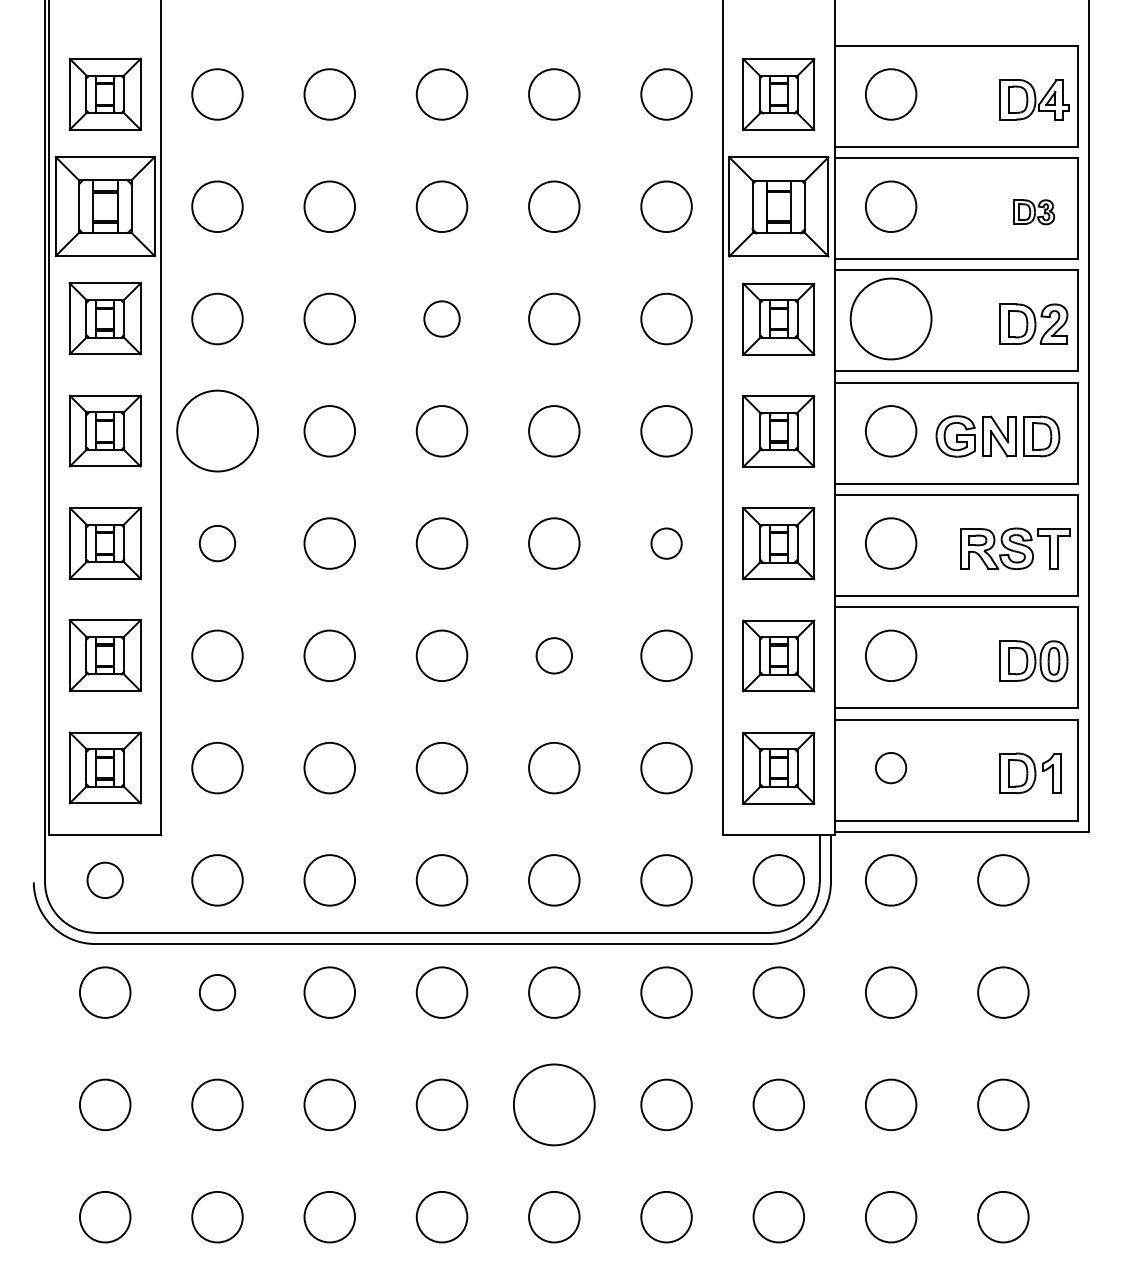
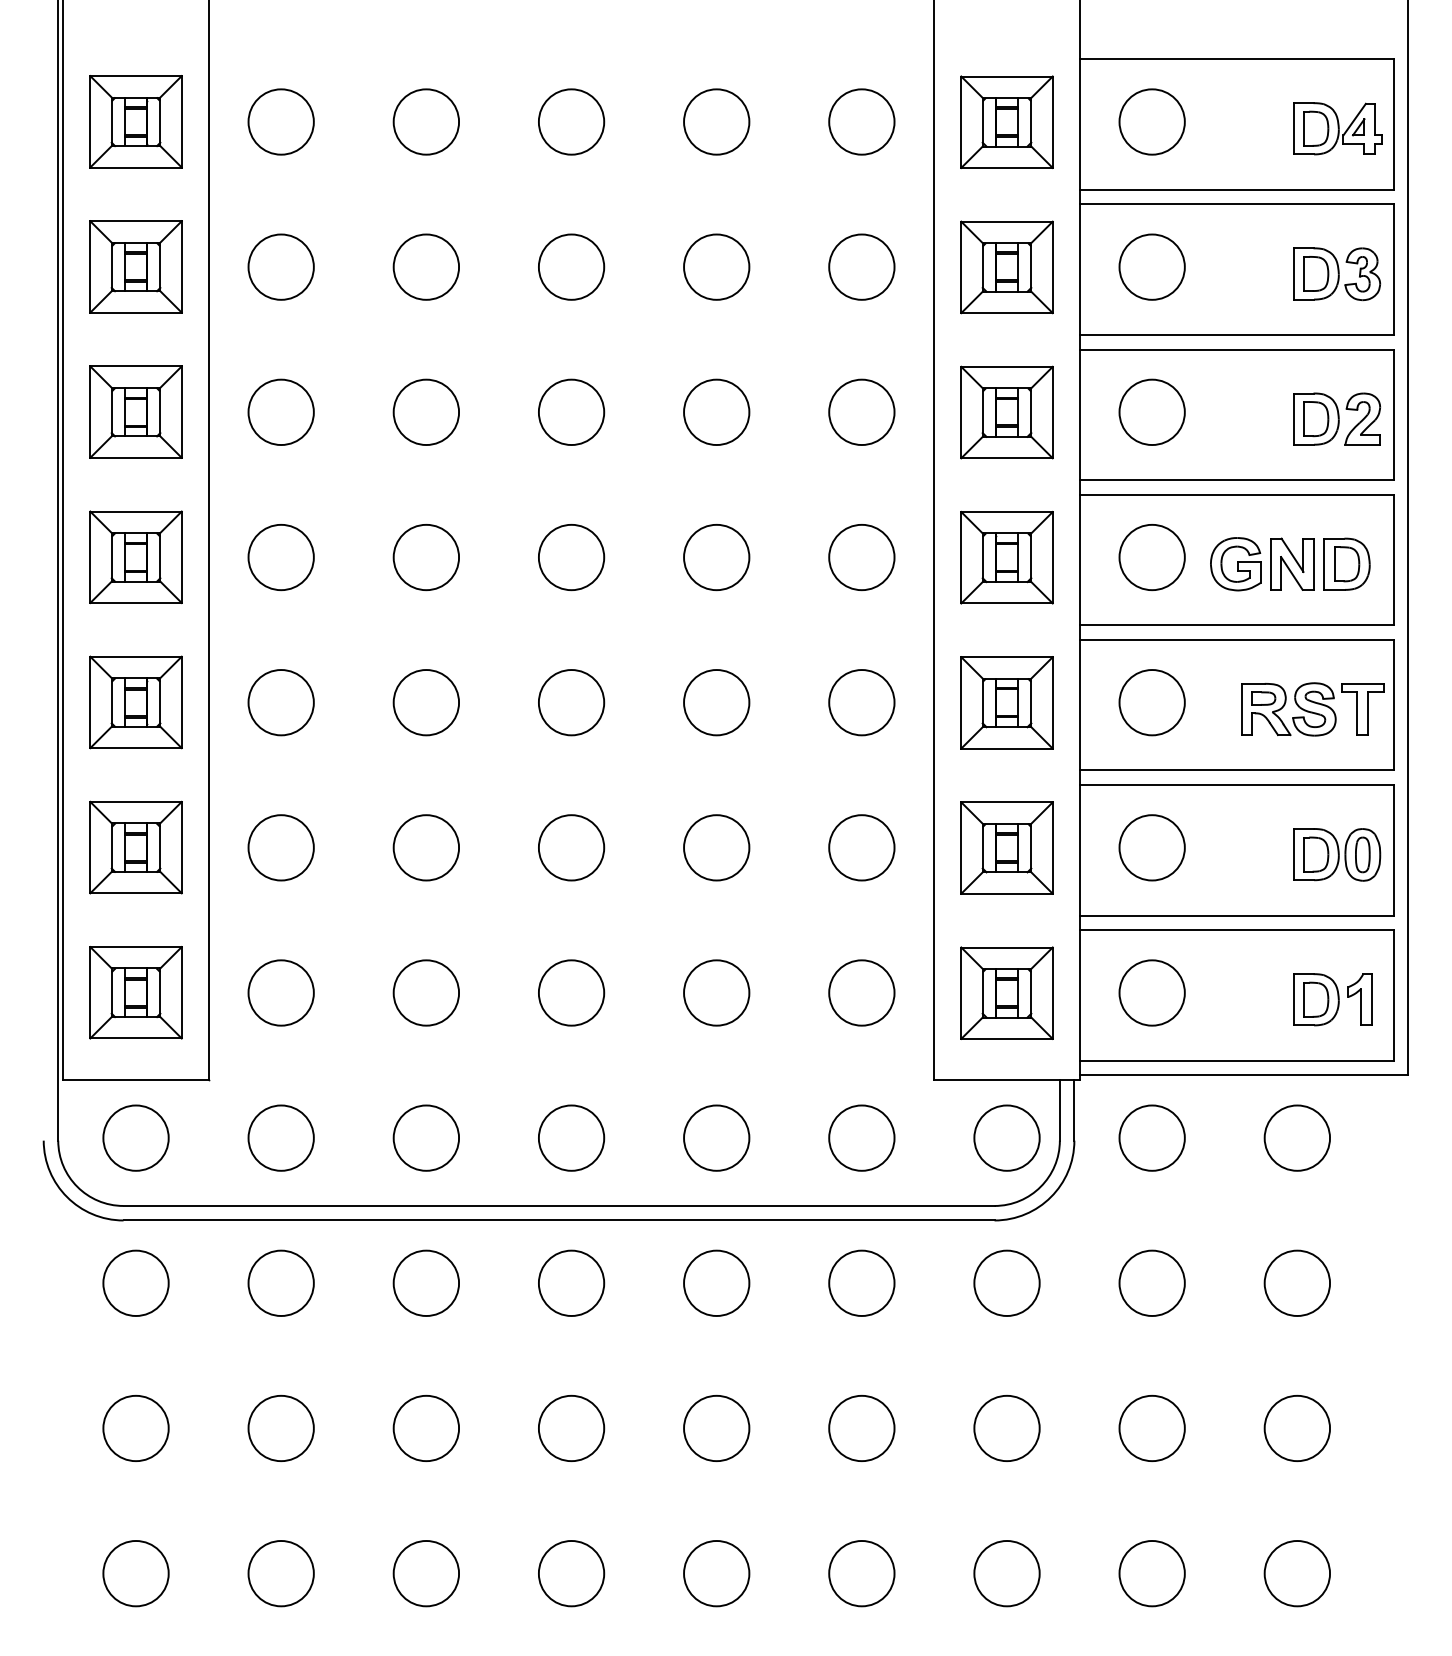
part: (104, 206) -> (135, 266), size x0.71
part: (778, 207) -> (1006, 267), size x0.71
part: (1034, 212) -> (1337, 274), size x1.67
circle: (442, 319) -> (571, 412), size x1.43
circle: (890, 319) -> (1151, 412), size x0.62
circle: (216, 431) -> (280, 557), size x0.62
circle: (216, 543) -> (280, 702), size x1.43
circle: (666, 543) -> (861, 702), size x1.67
circle: (554, 655) -> (716, 847), size x1.43
circle: (890, 767) -> (1151, 992), size x1.67
circle: (104, 879) -> (135, 1137), size x1.43
circle: (216, 992) -> (280, 1282), size x1.43
circle: (554, 1104) -> (716, 1428), size x0.62

